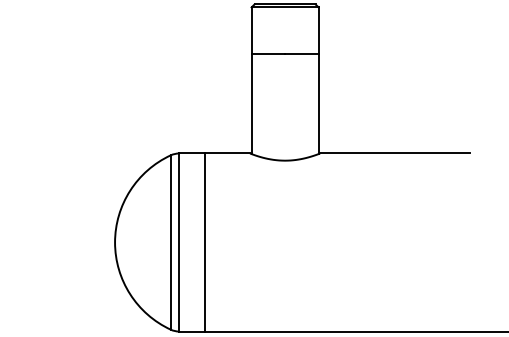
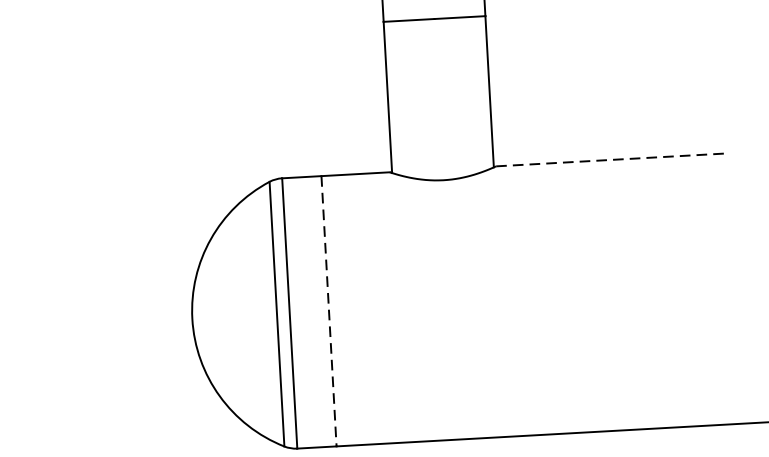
line: (394, 153) -> (608, 160), solid -> dashed
line: (205, 243) -> (329, 312), solid -> dashed

